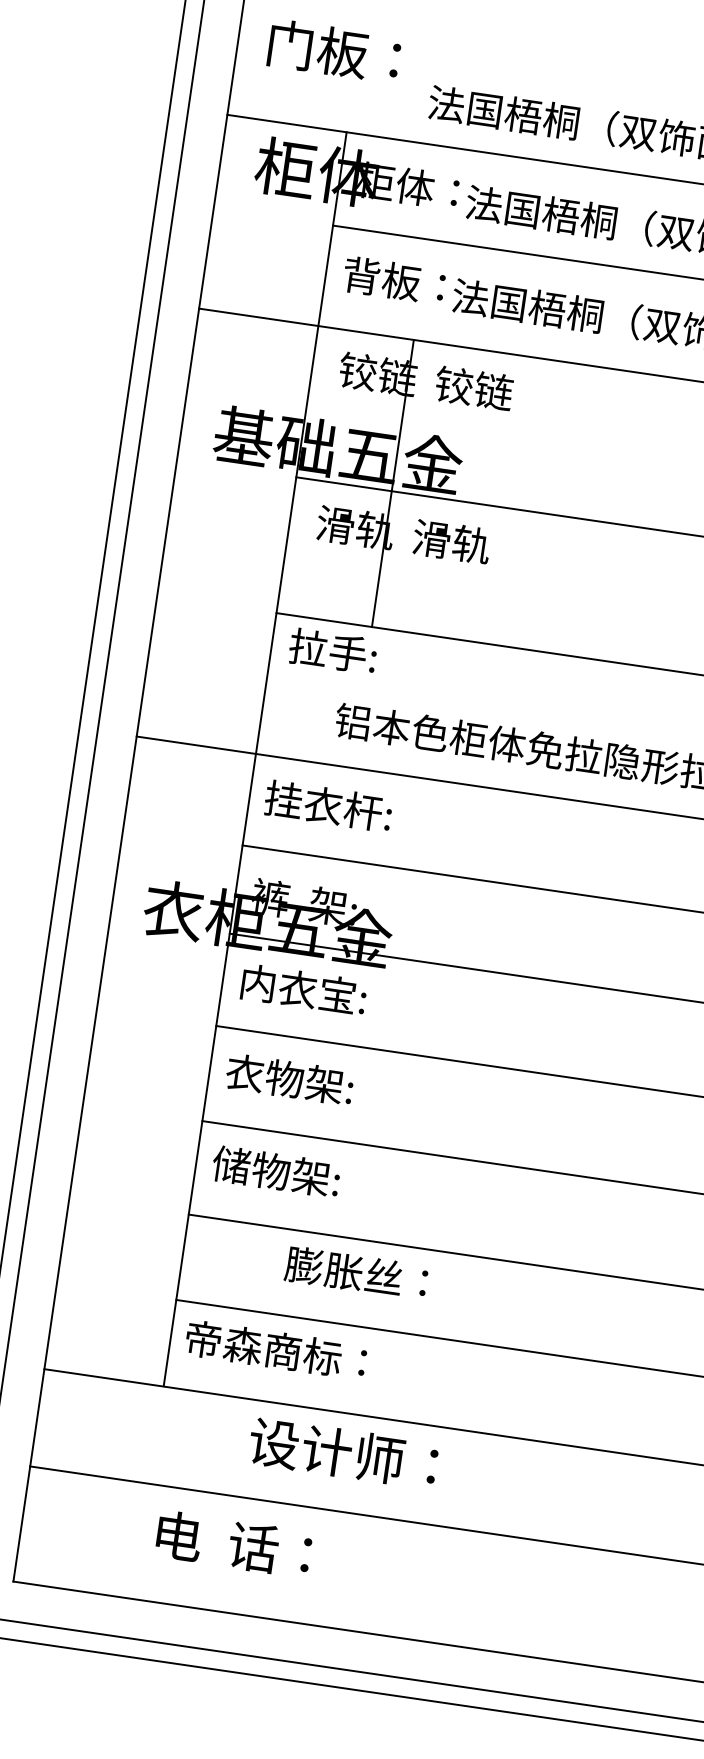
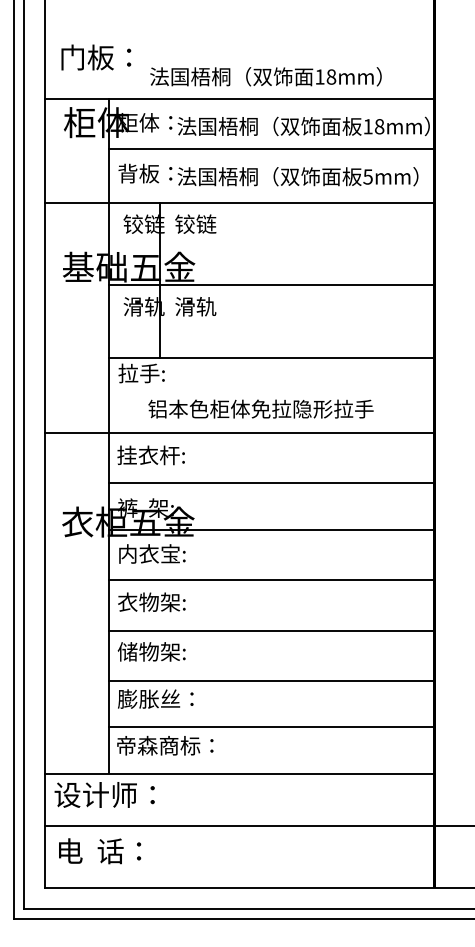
text: (356, 1272) -> (155, 698), moved
text: (343, 1452) -> (104, 794), moved
text: (234, 1544) -> (100, 851), moved

